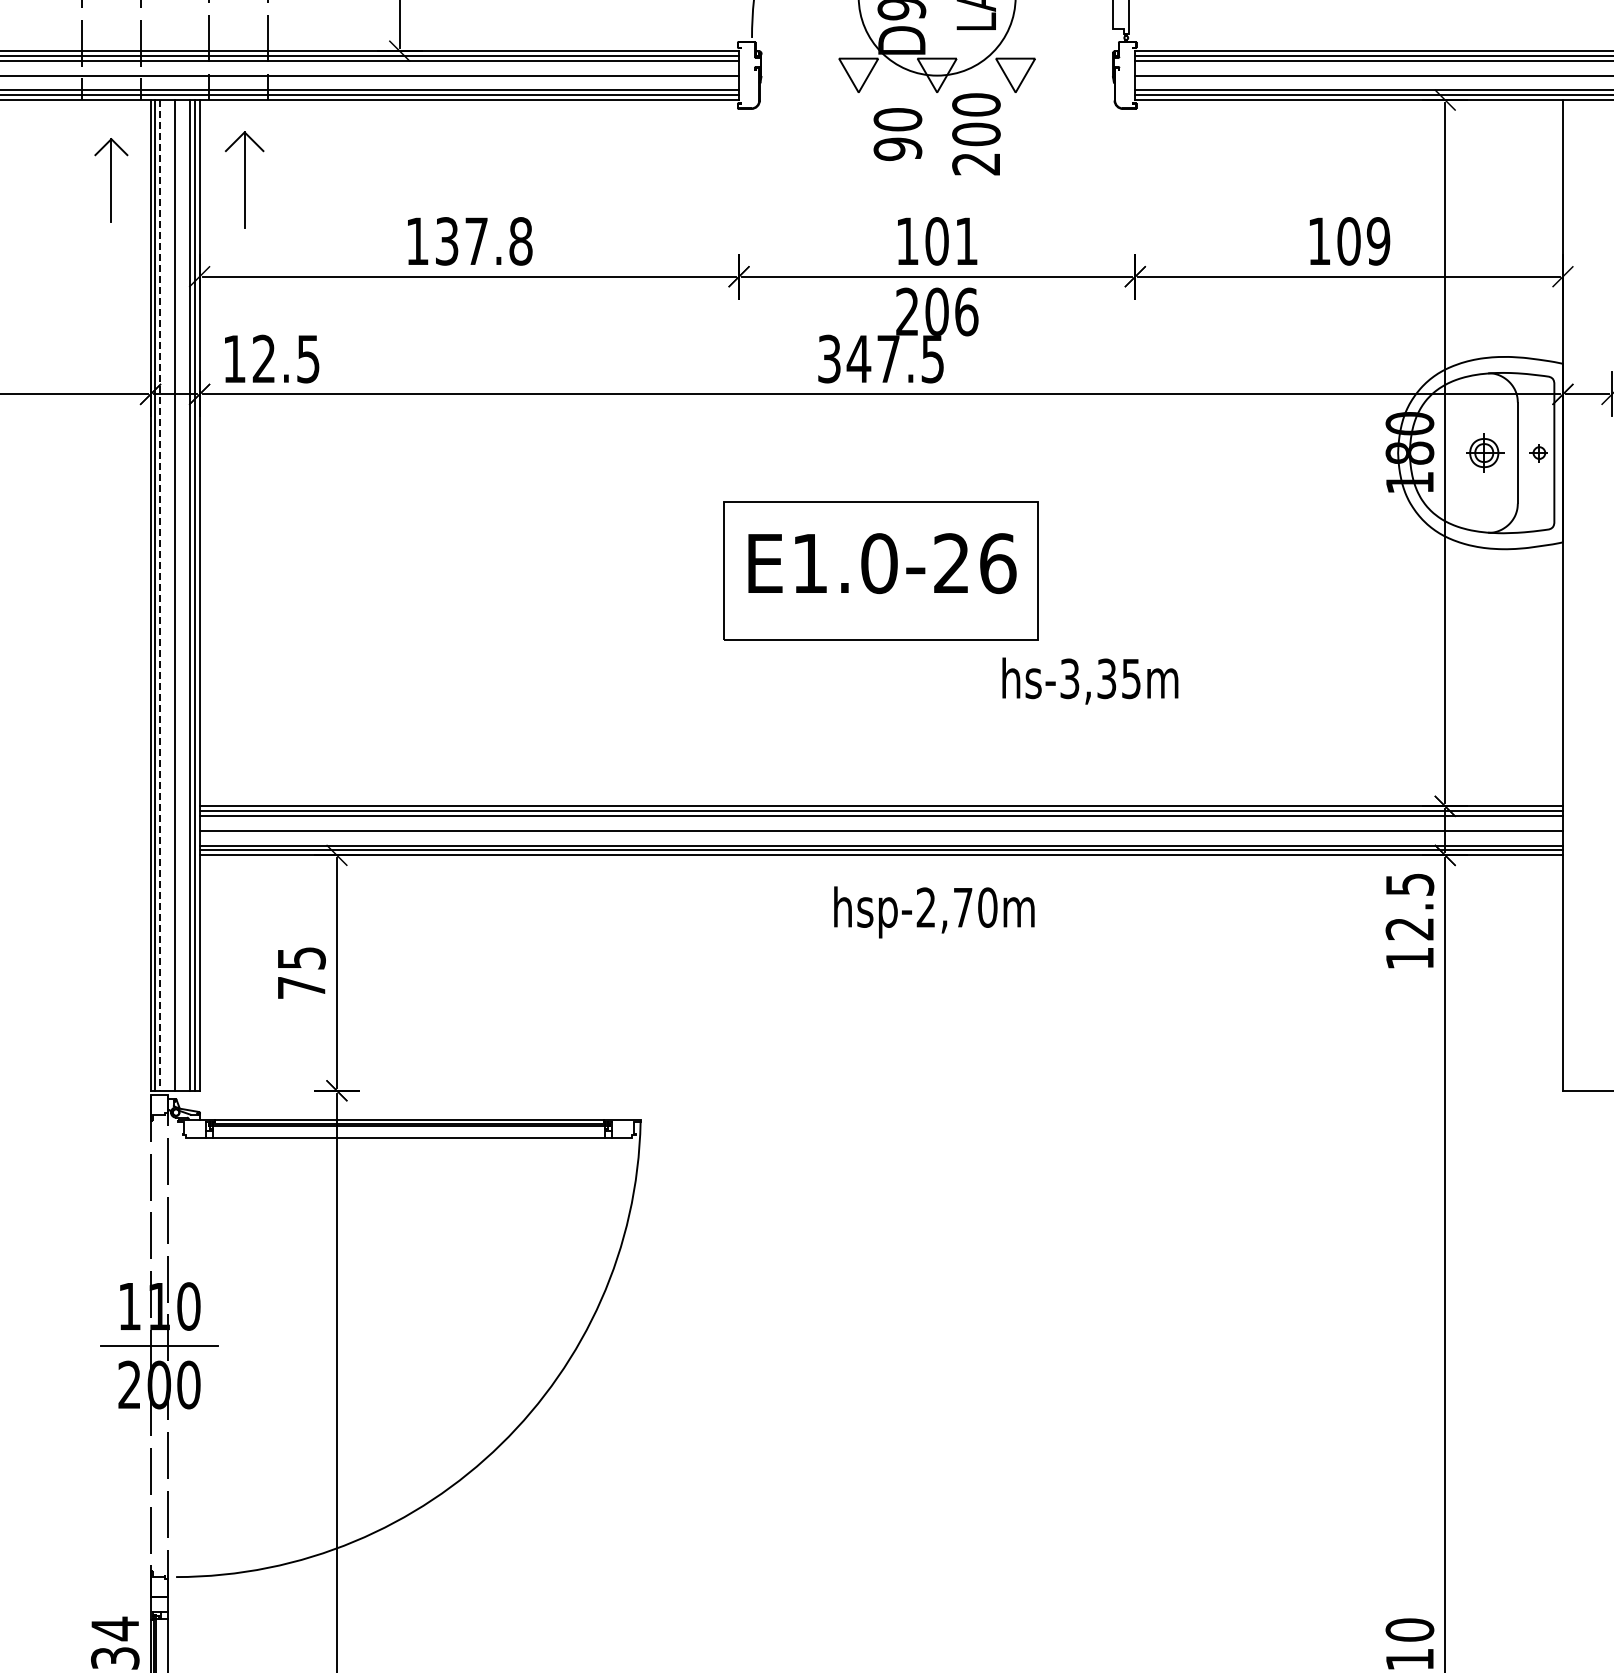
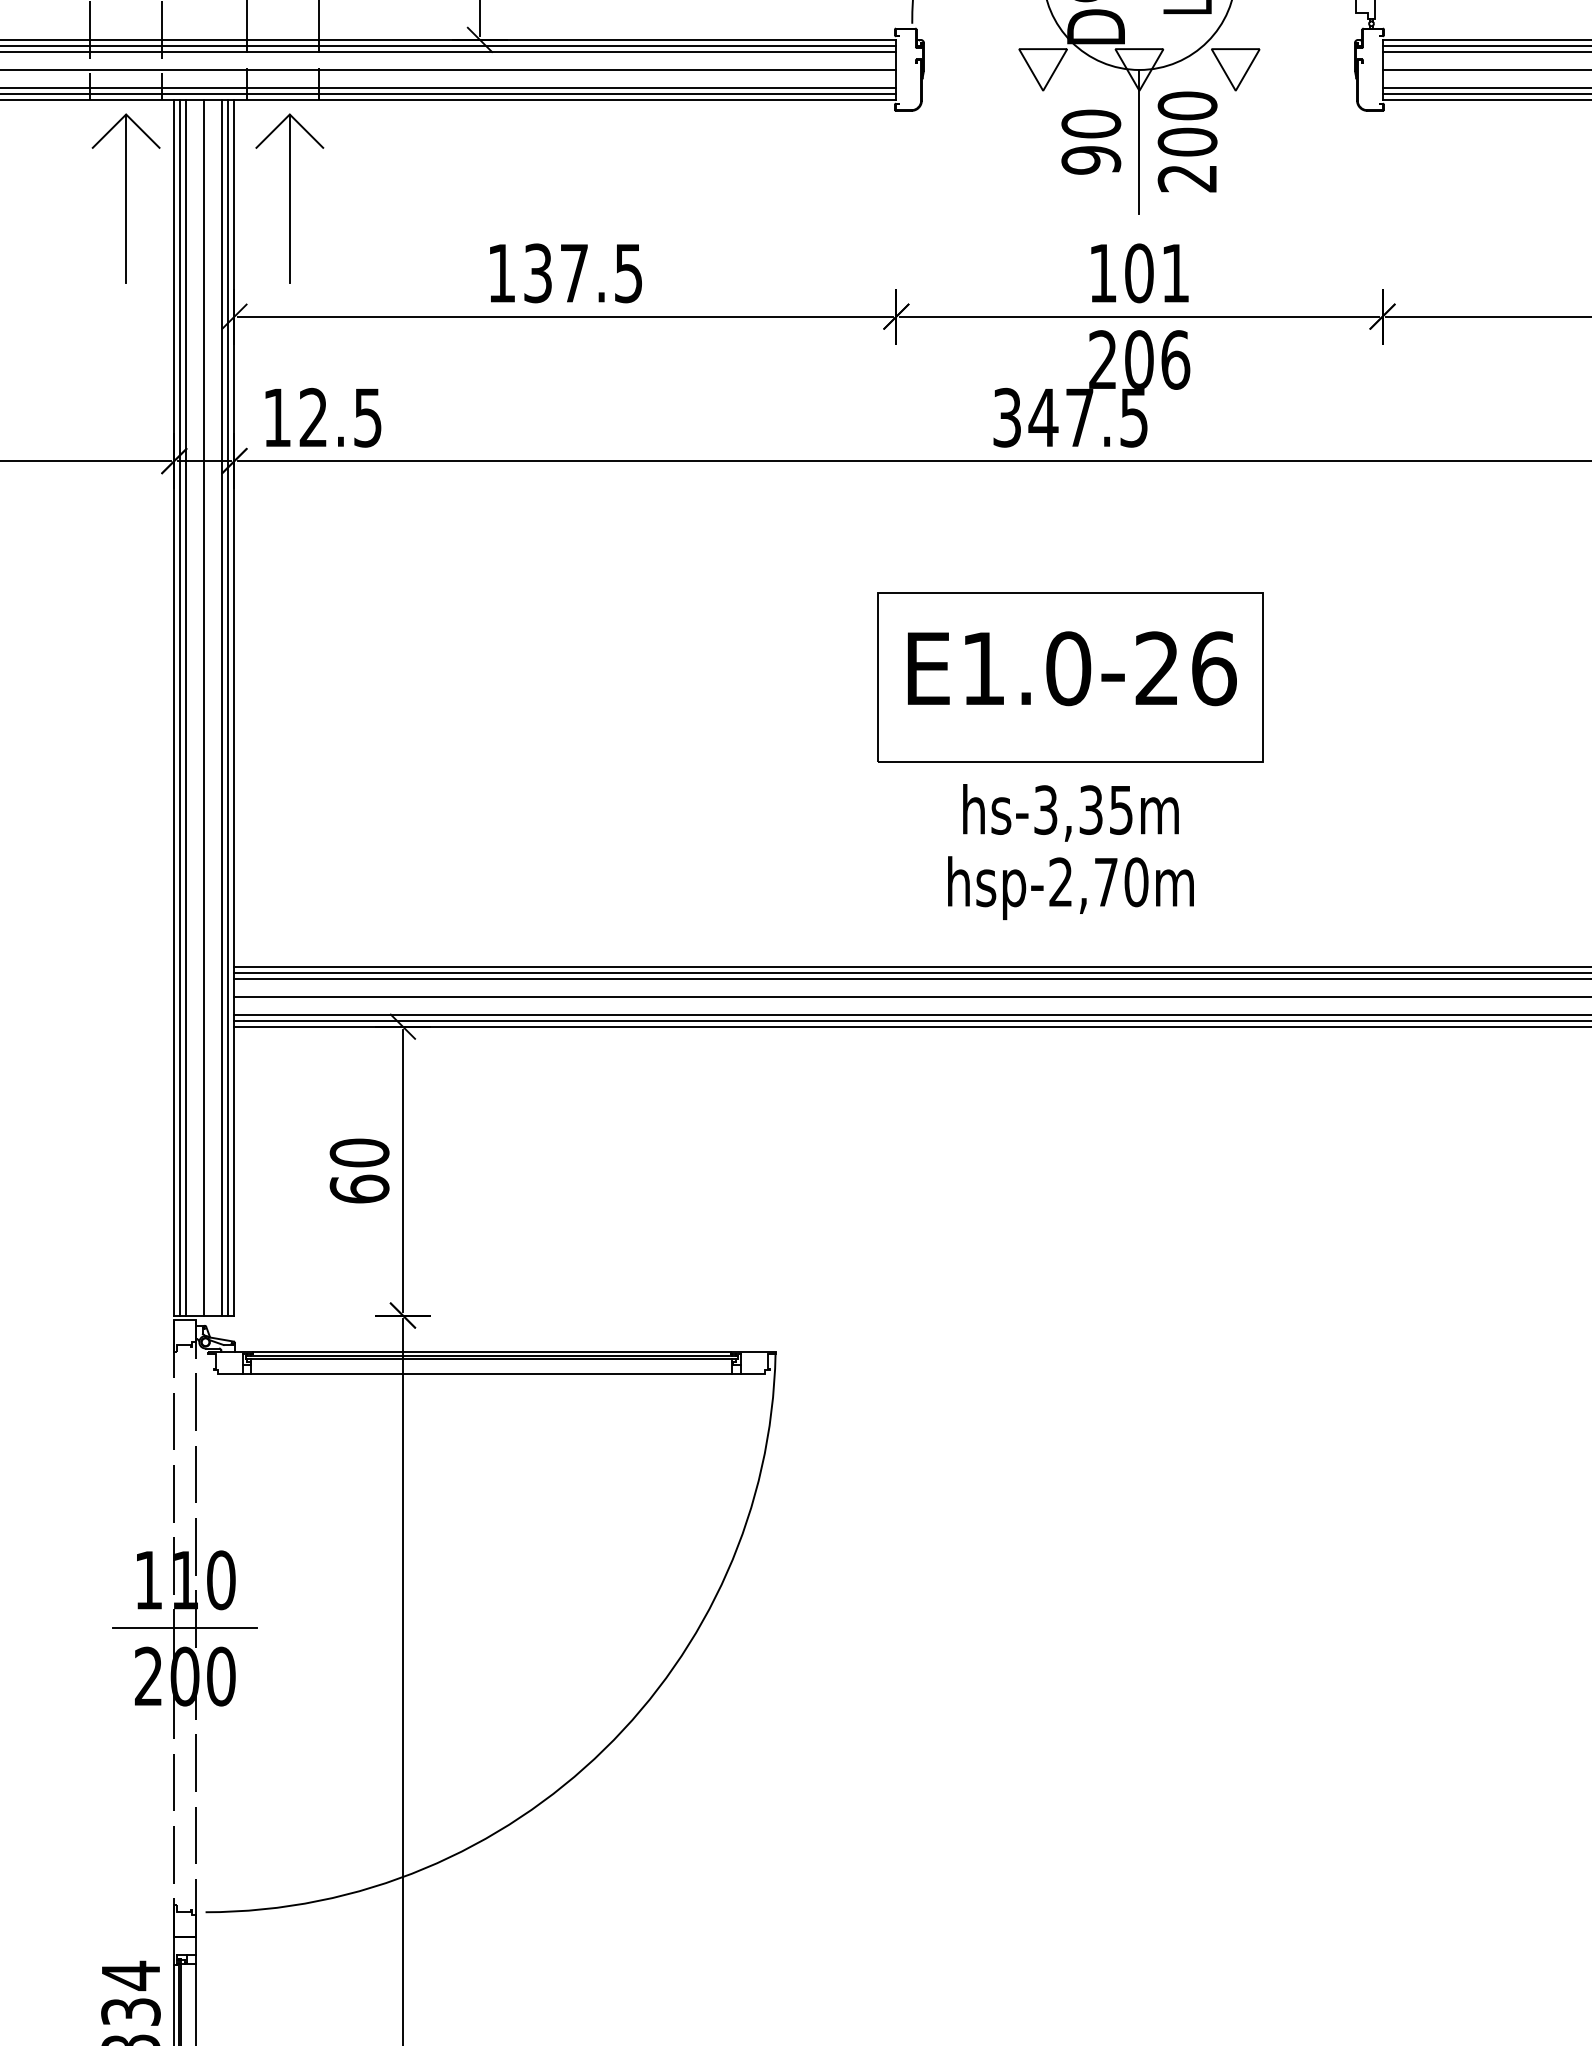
line: (937, 134) -> (1139, 142), added
part: (111, 179) -> (126, 197), size x1.67
part: (244, 179) -> (289, 197), size x1.43
text: (520, 241) -> (628, 273), 137.8 -> 137.5
line: (160, 595) -> (186, 707), dashed -> solid
text: (1090, 680) -> (1071, 812), moved
text: (934, 912) -> (1071, 888), moved
text: (301, 972) -> (359, 1170), 75 -> 60

